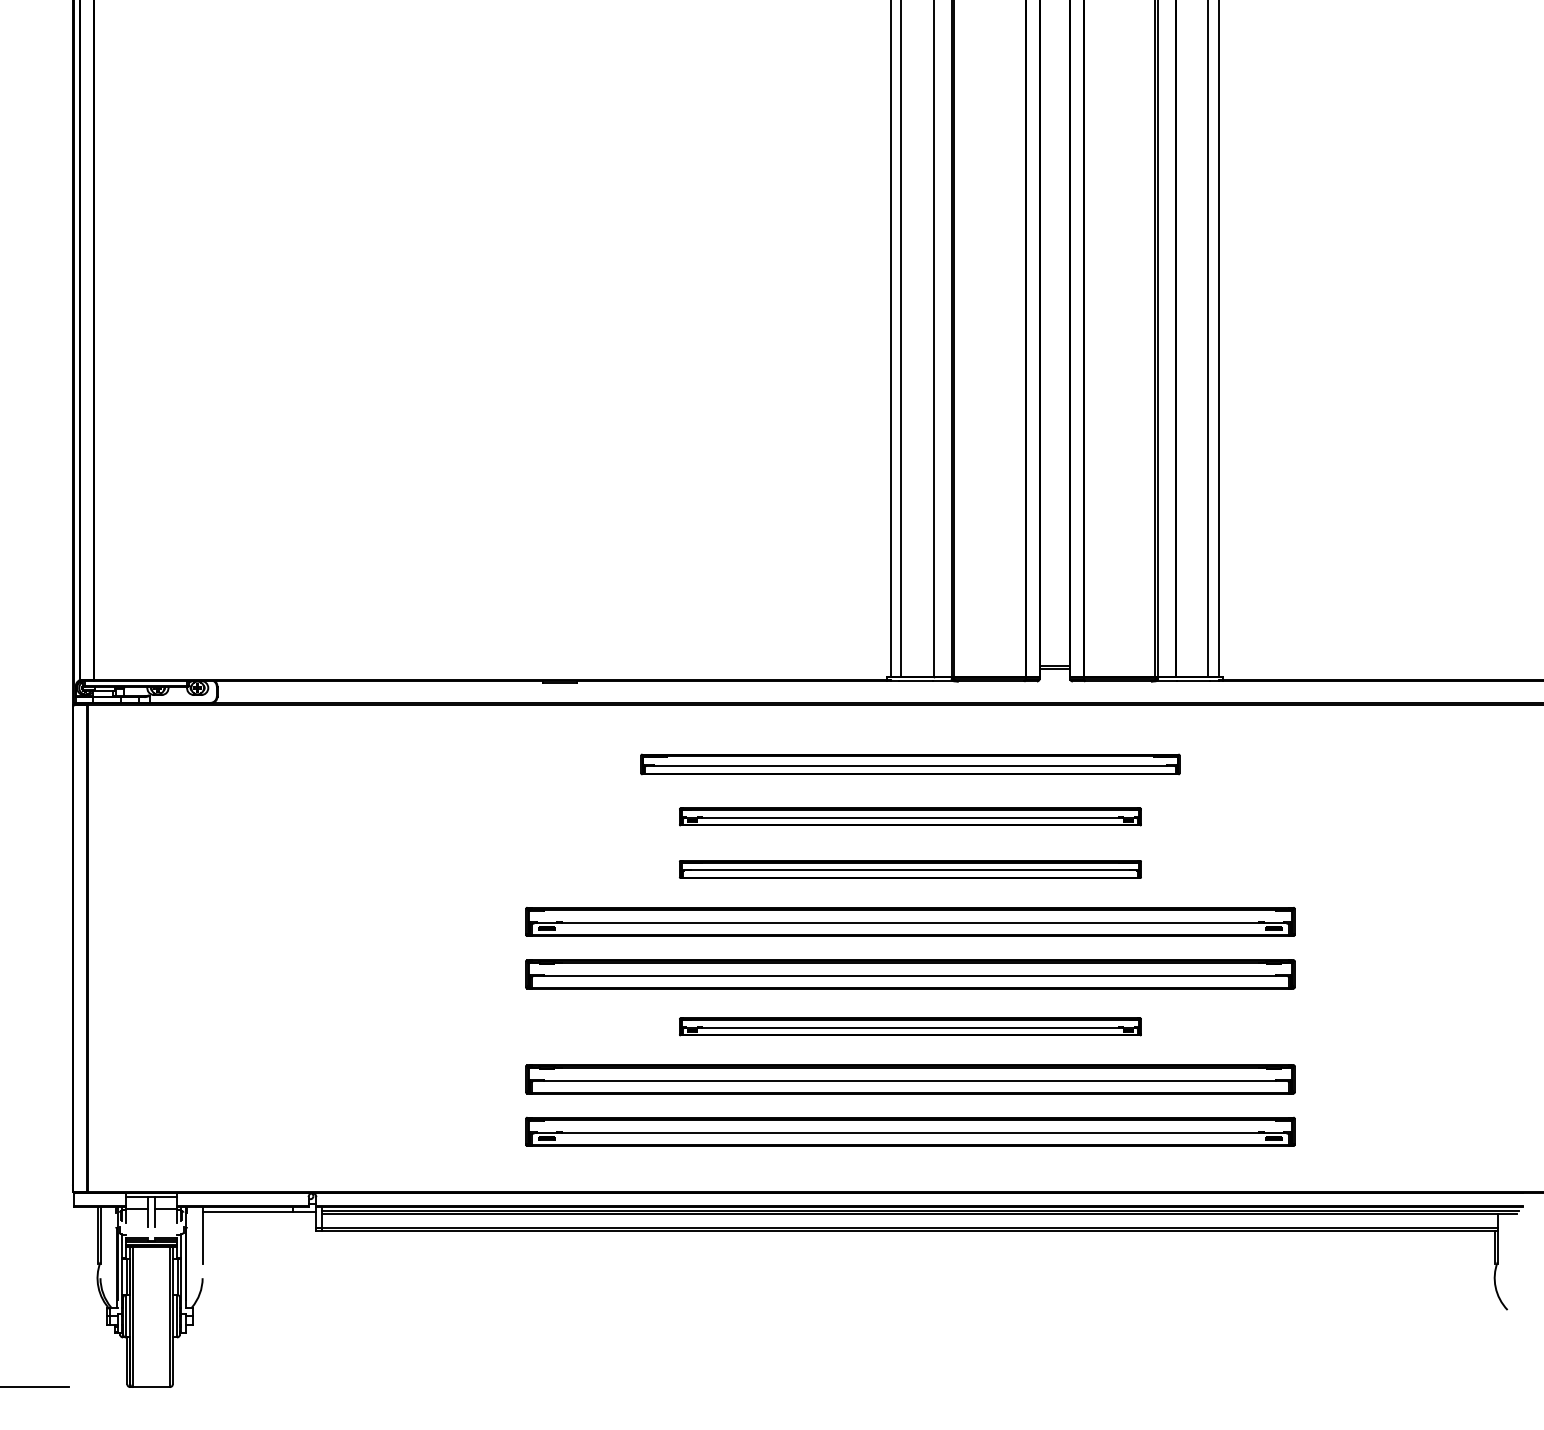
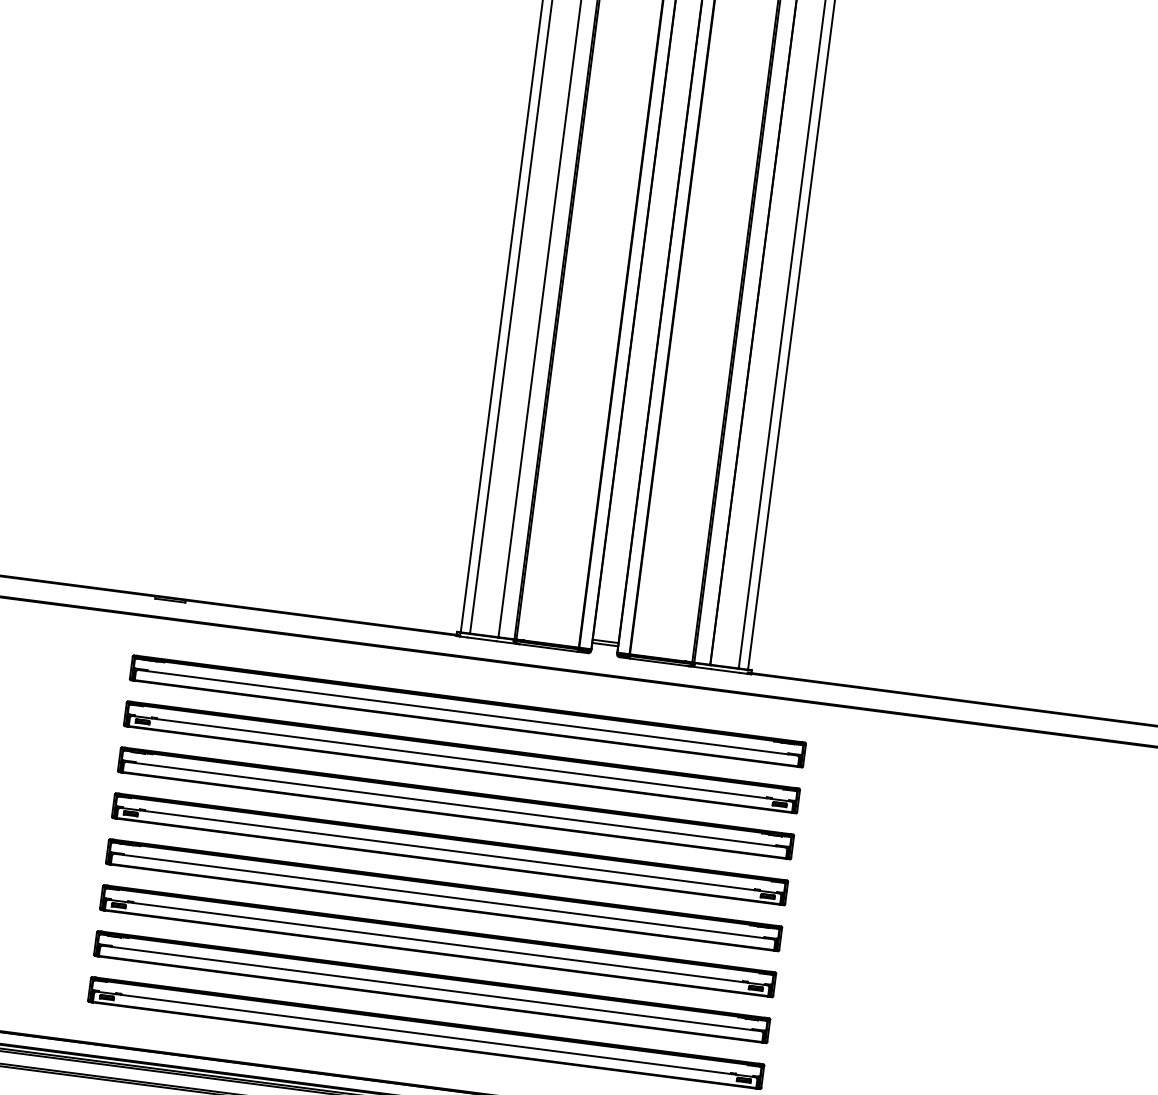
part: (910, 764) -> (467, 711), size x1.43
part: (910, 816) -> (462, 757), size x1.67
part: (910, 869) -> (456, 803), size x1.67
part: (910, 1026) -> (438, 940), size x1.67

